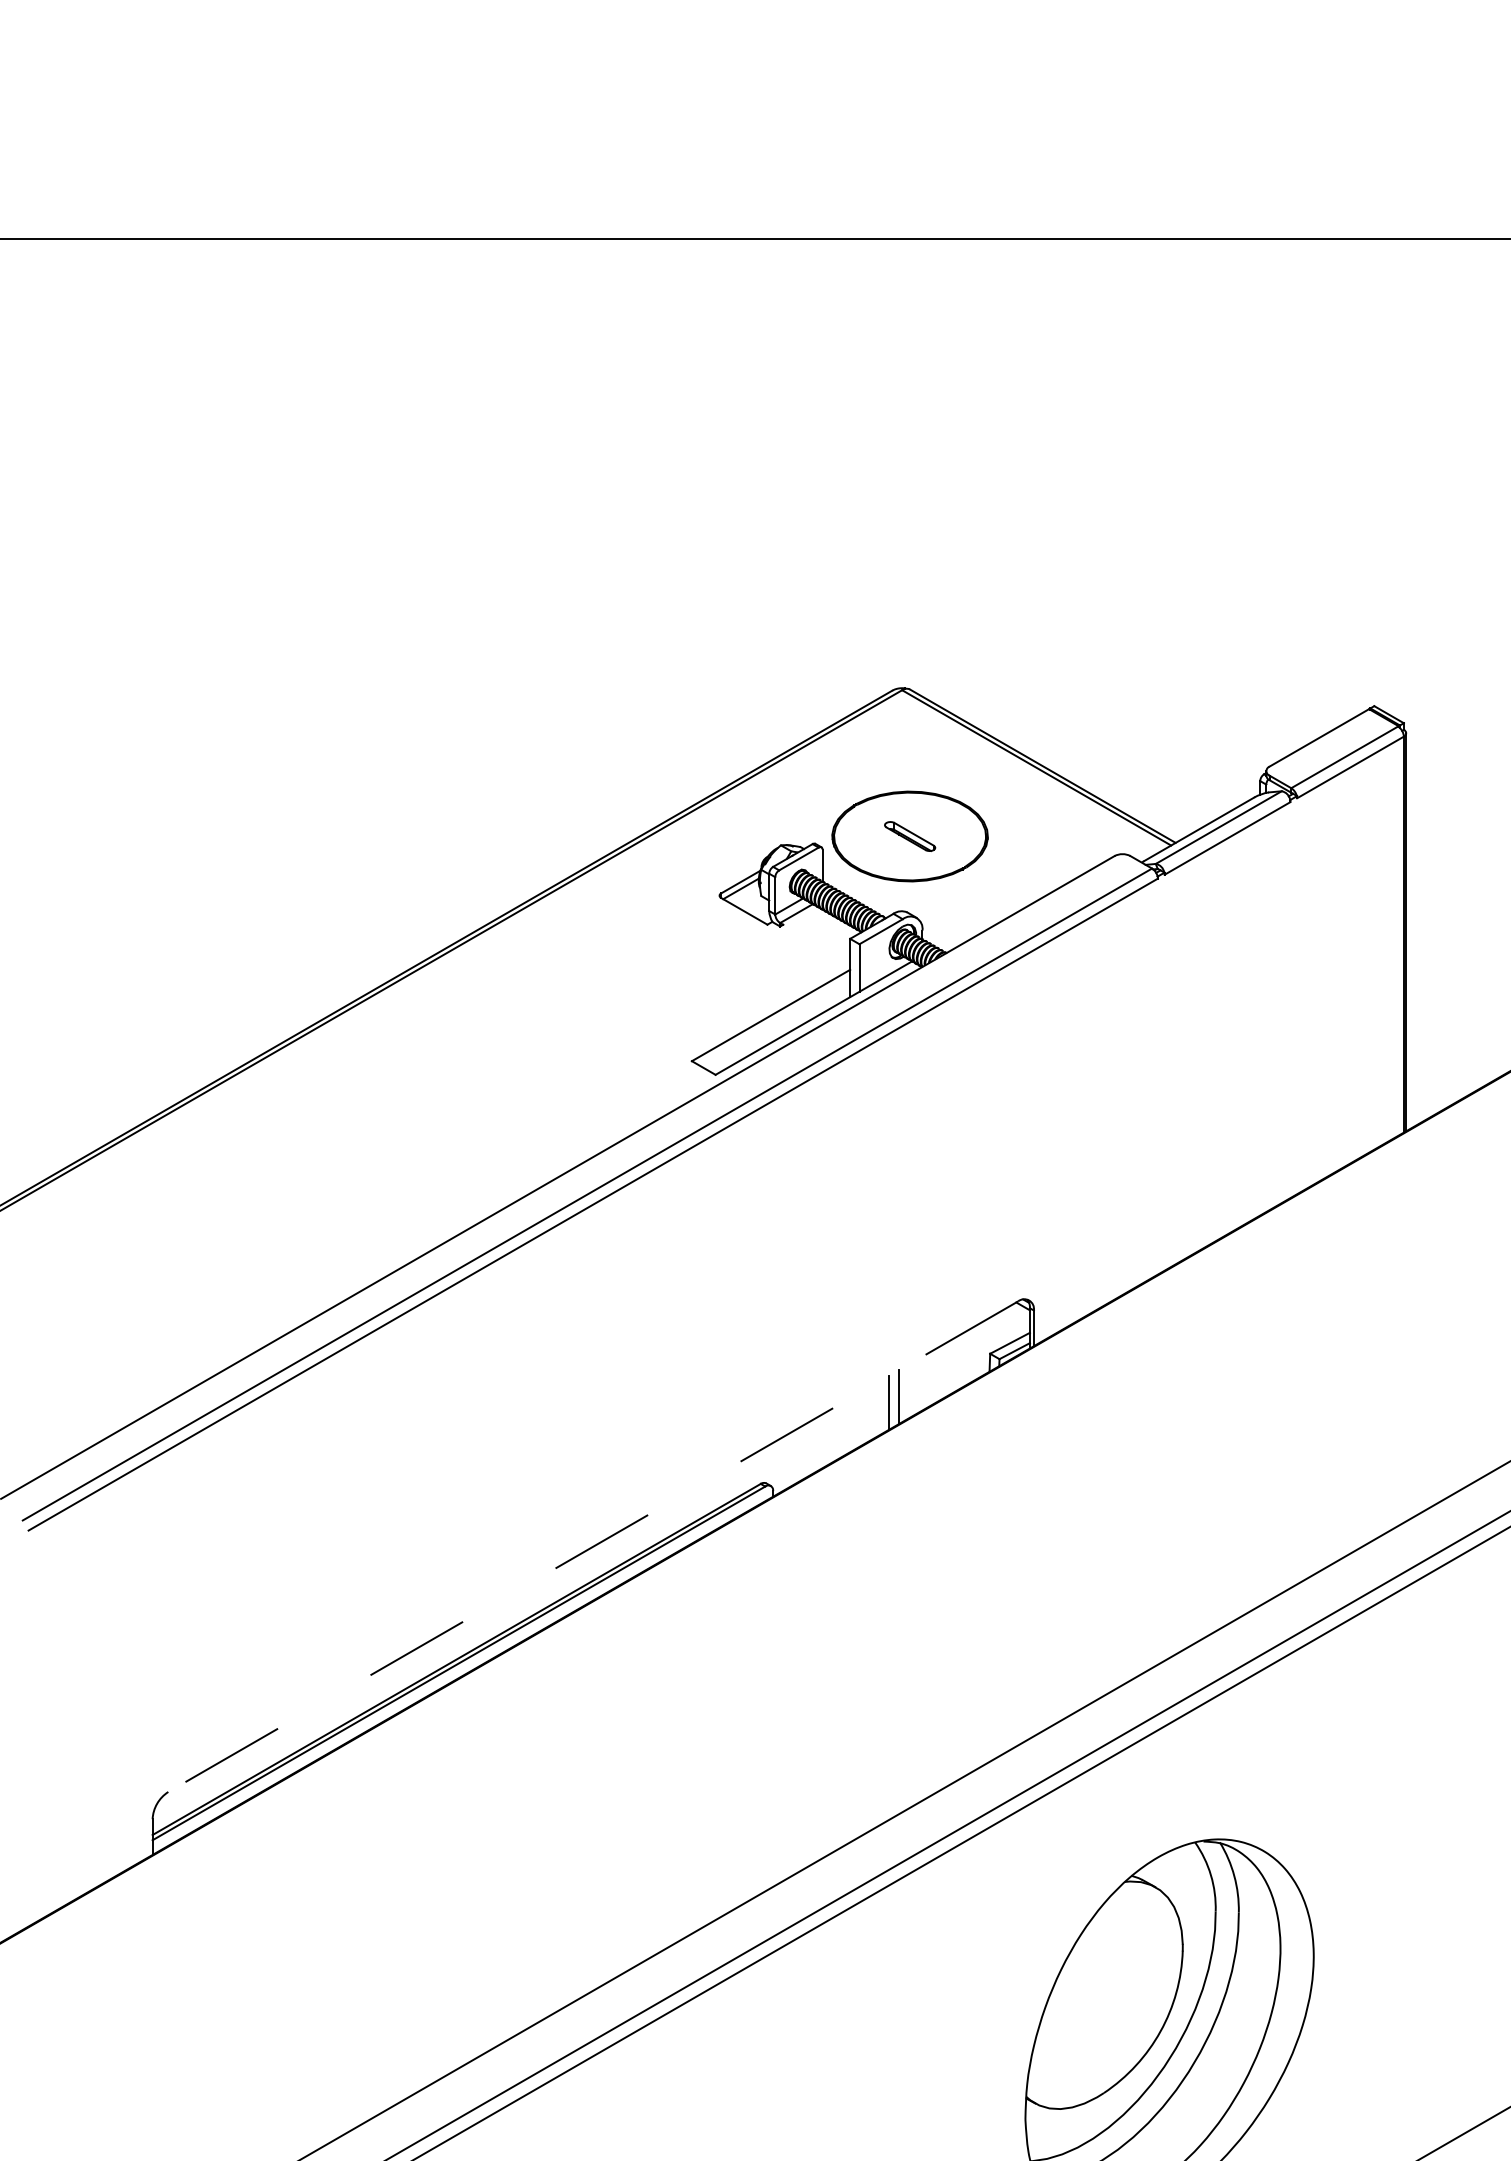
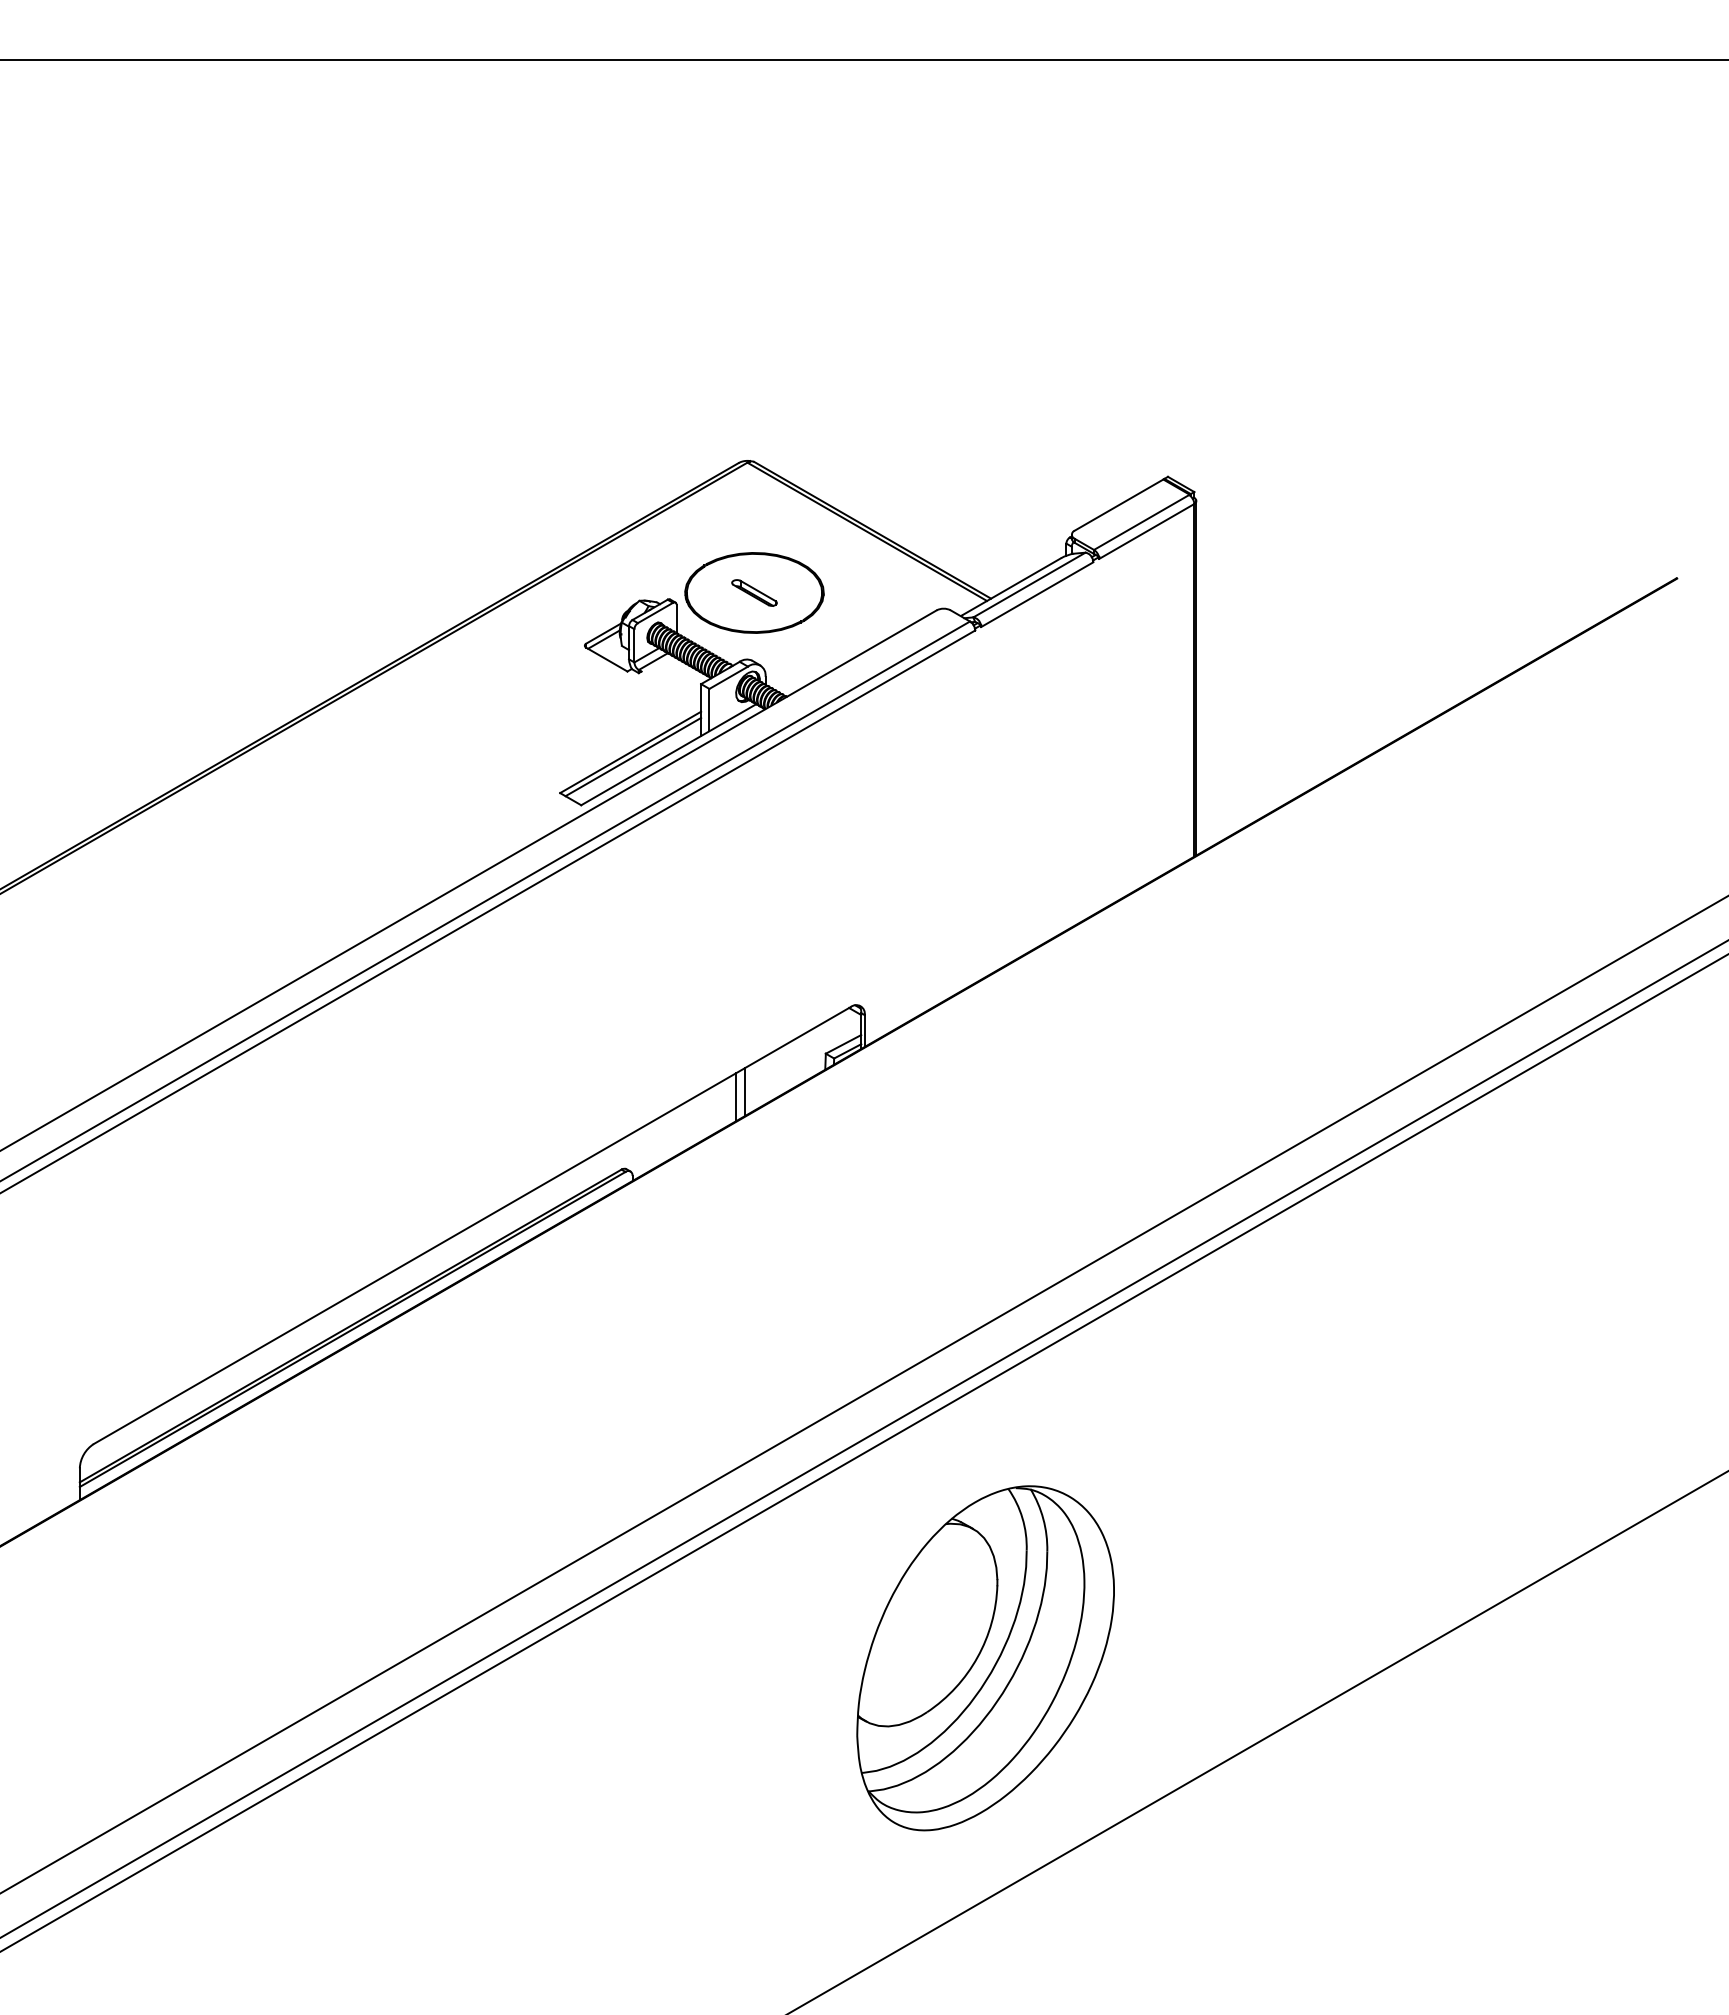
line: (774, 1020) -> (633, 756), added
line: (592, 1546) -> (471, 1225), dashed -> solid

